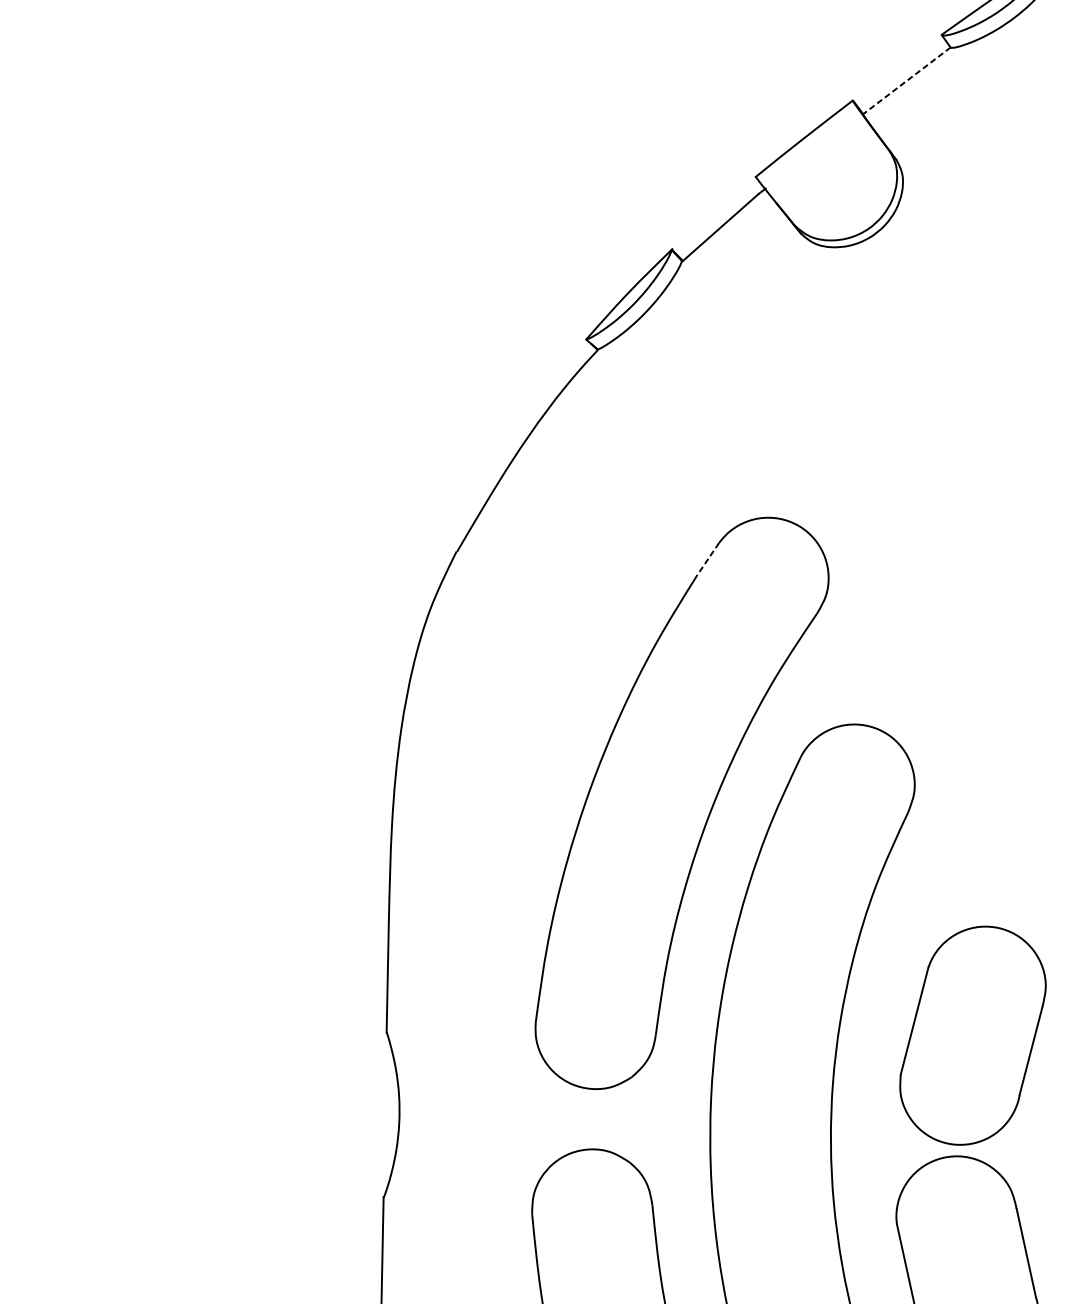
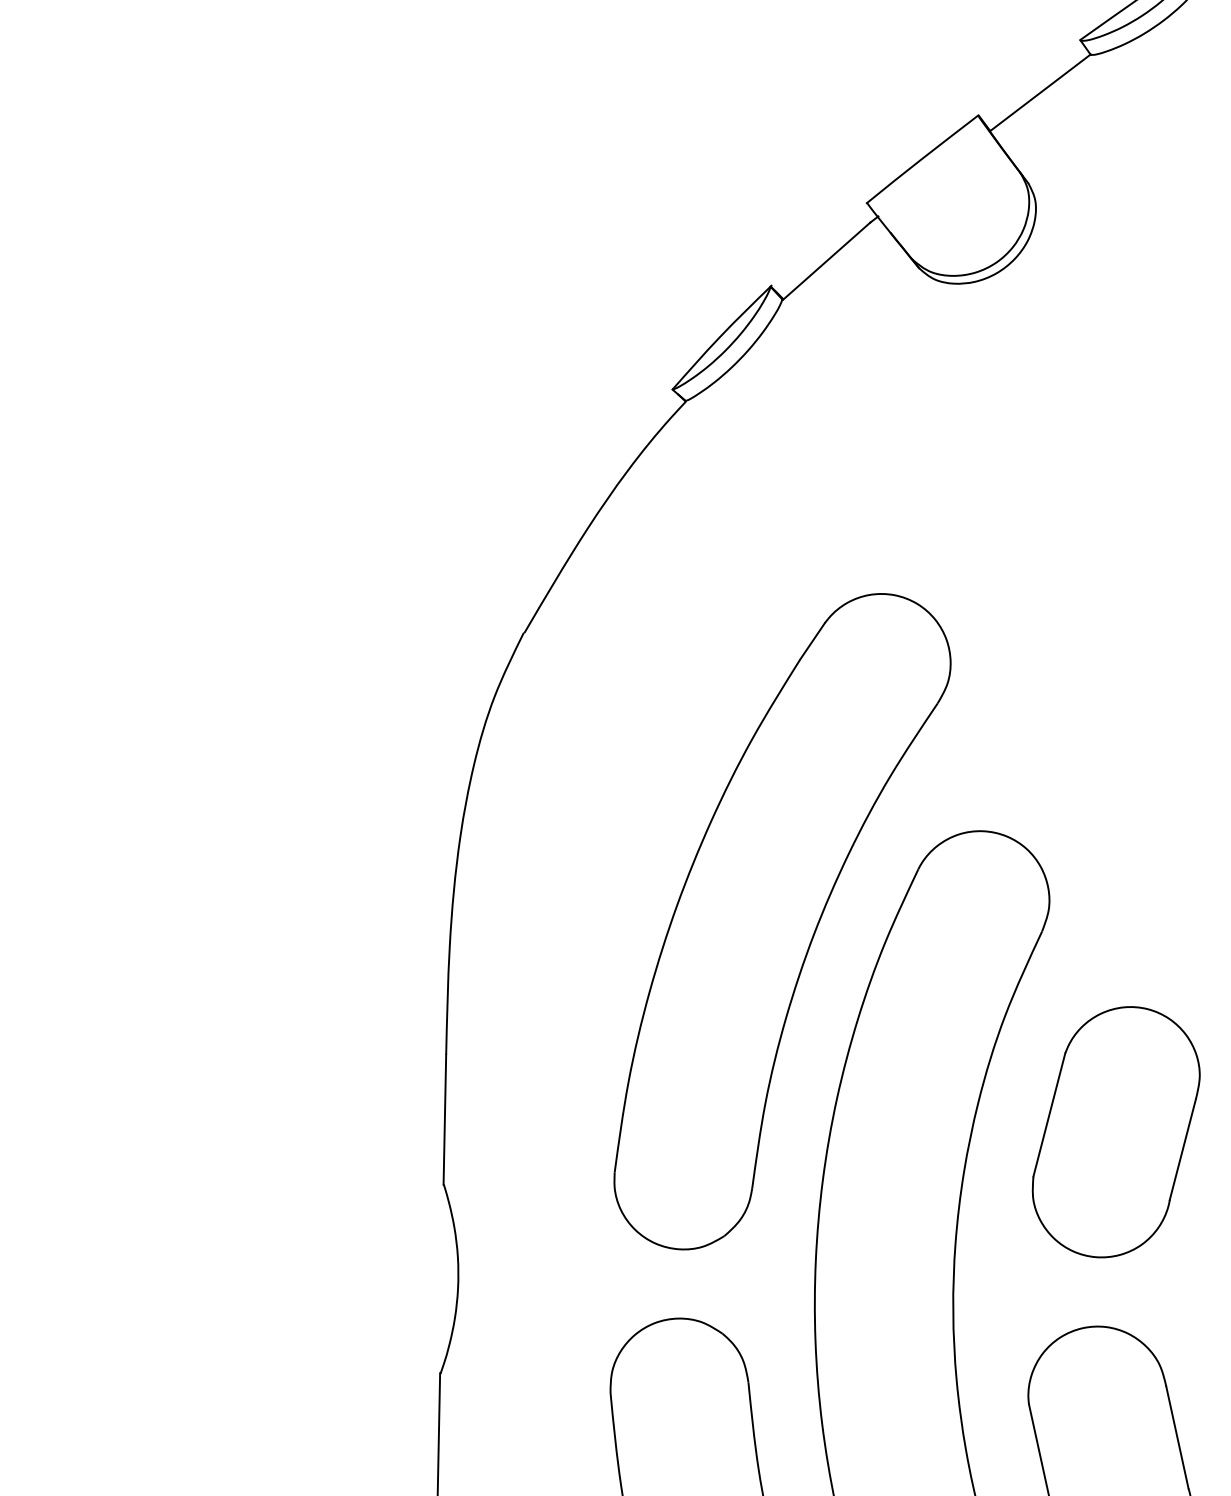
line: (906, 81) -> (1040, 93), dashed -> solid
line: (708, 559) -> (812, 641), dashed -> solid
part: (972, 1035) -> (1115, 1132), moved

